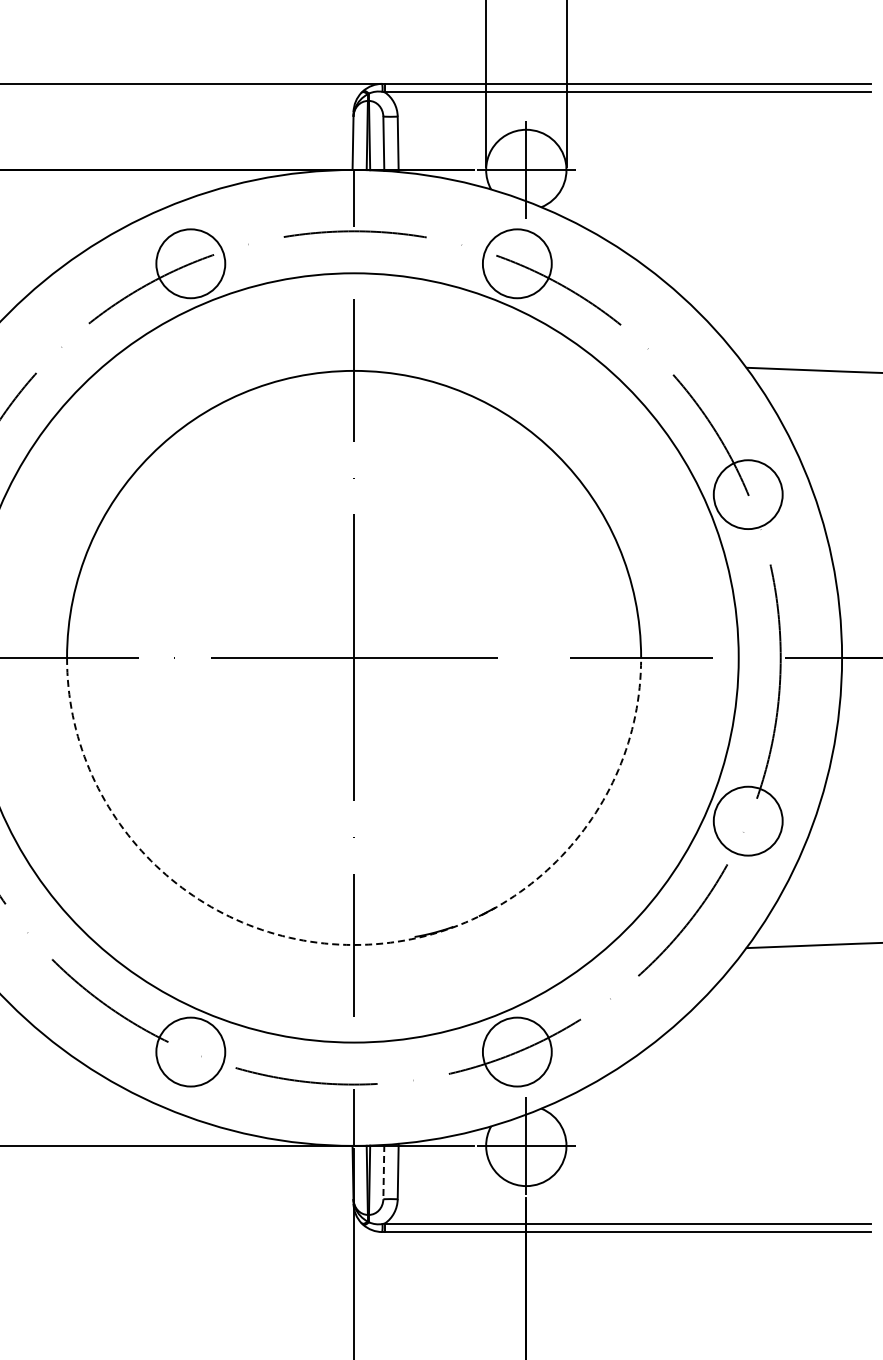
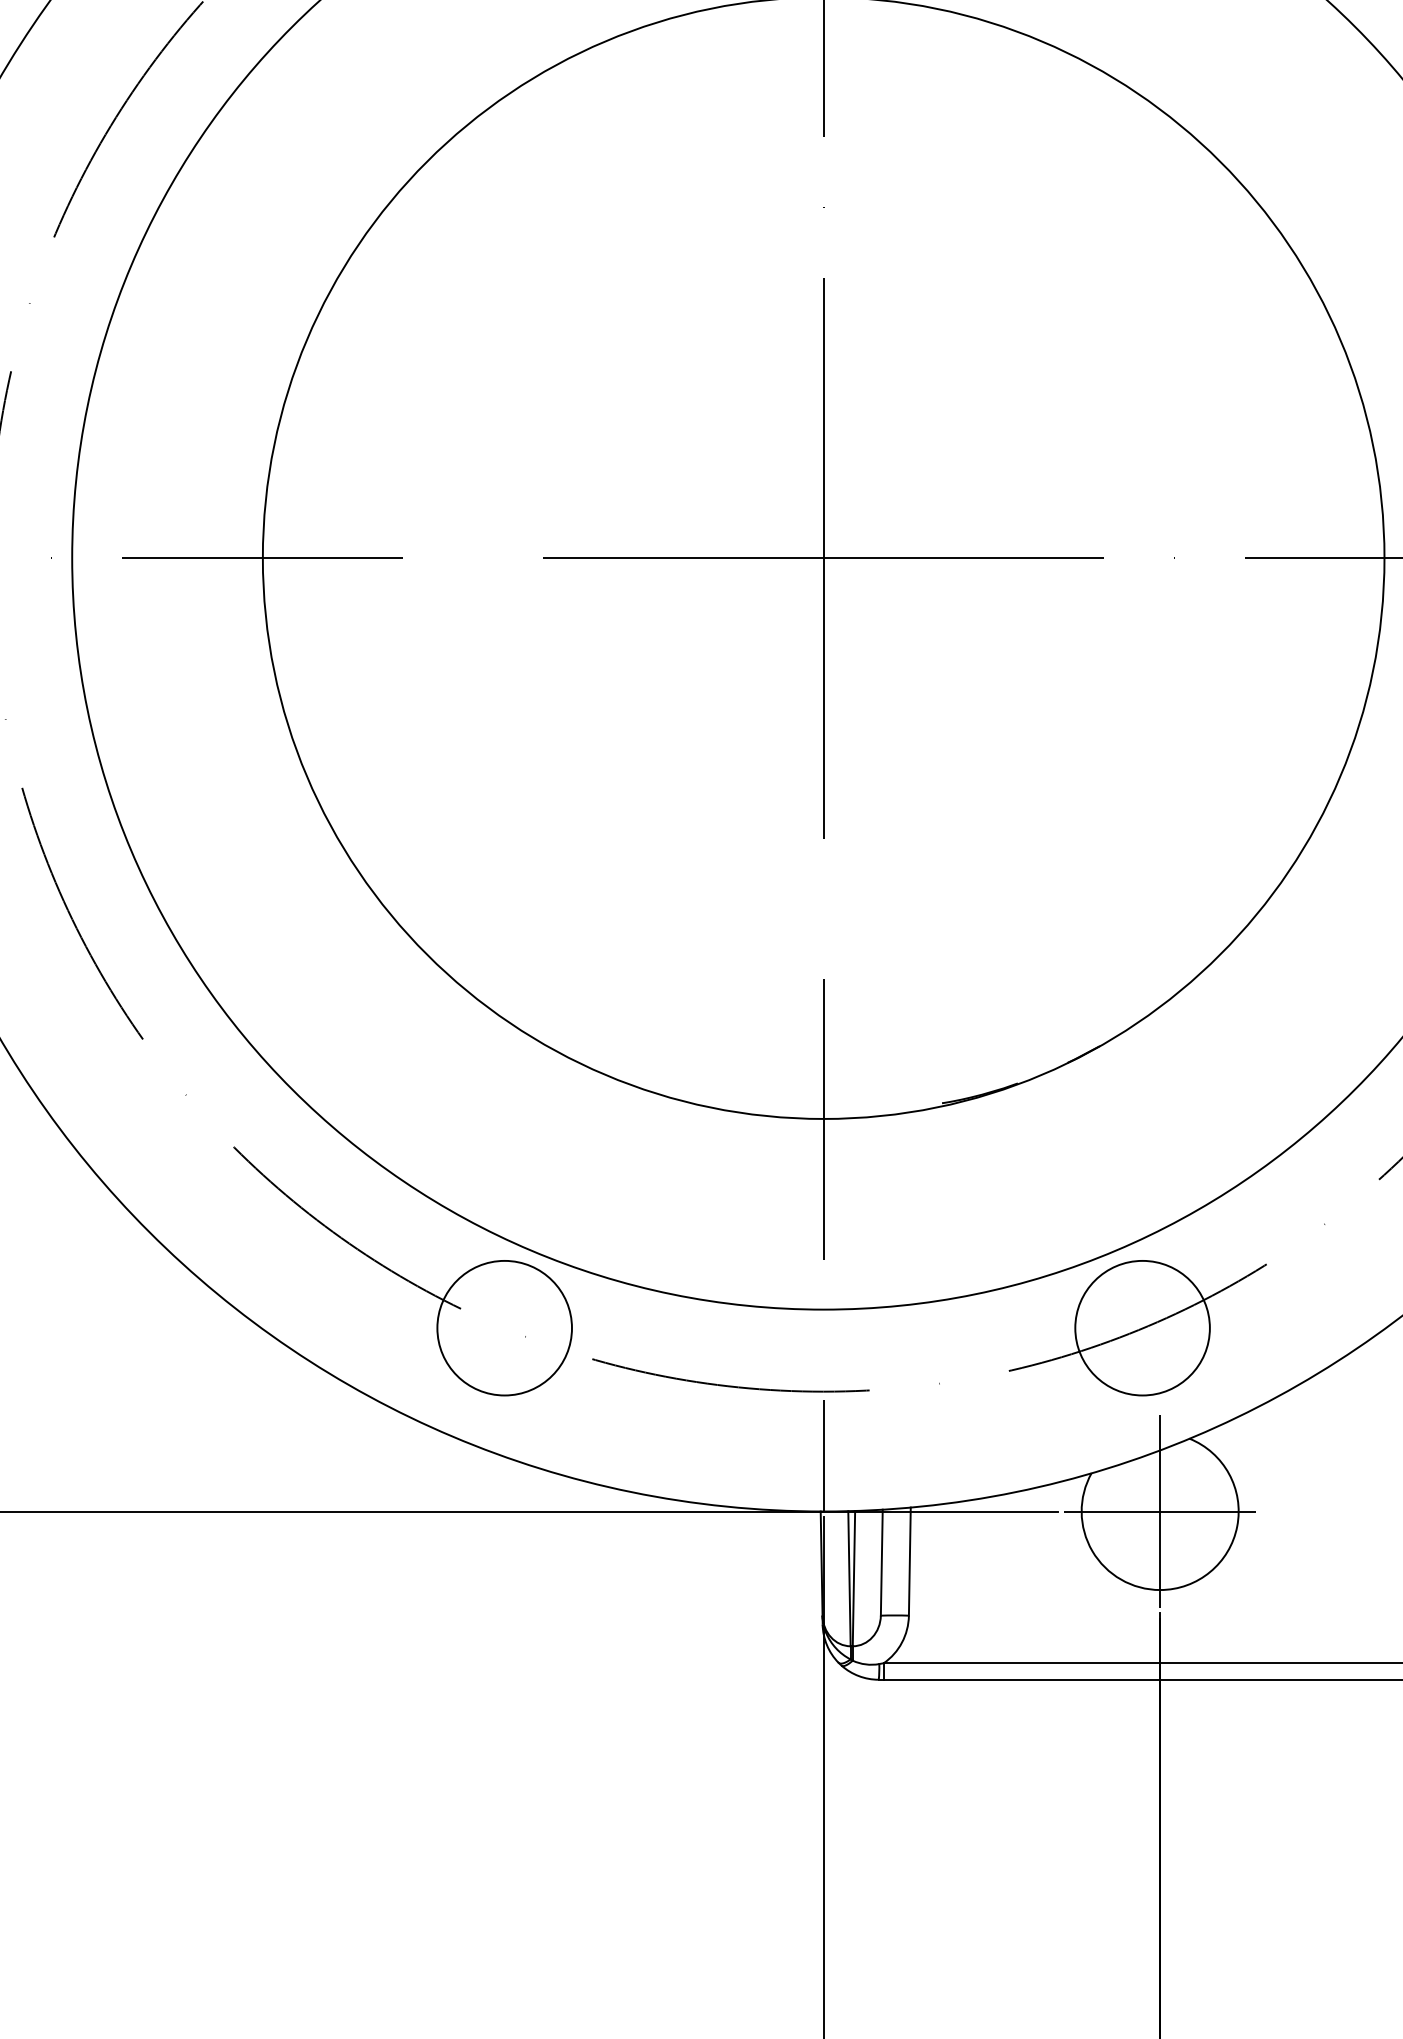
arc: (354, 944) -> (824, 1117), dashed -> solid
line: (383, 1172) -> (881, 1563), dashed -> solid

